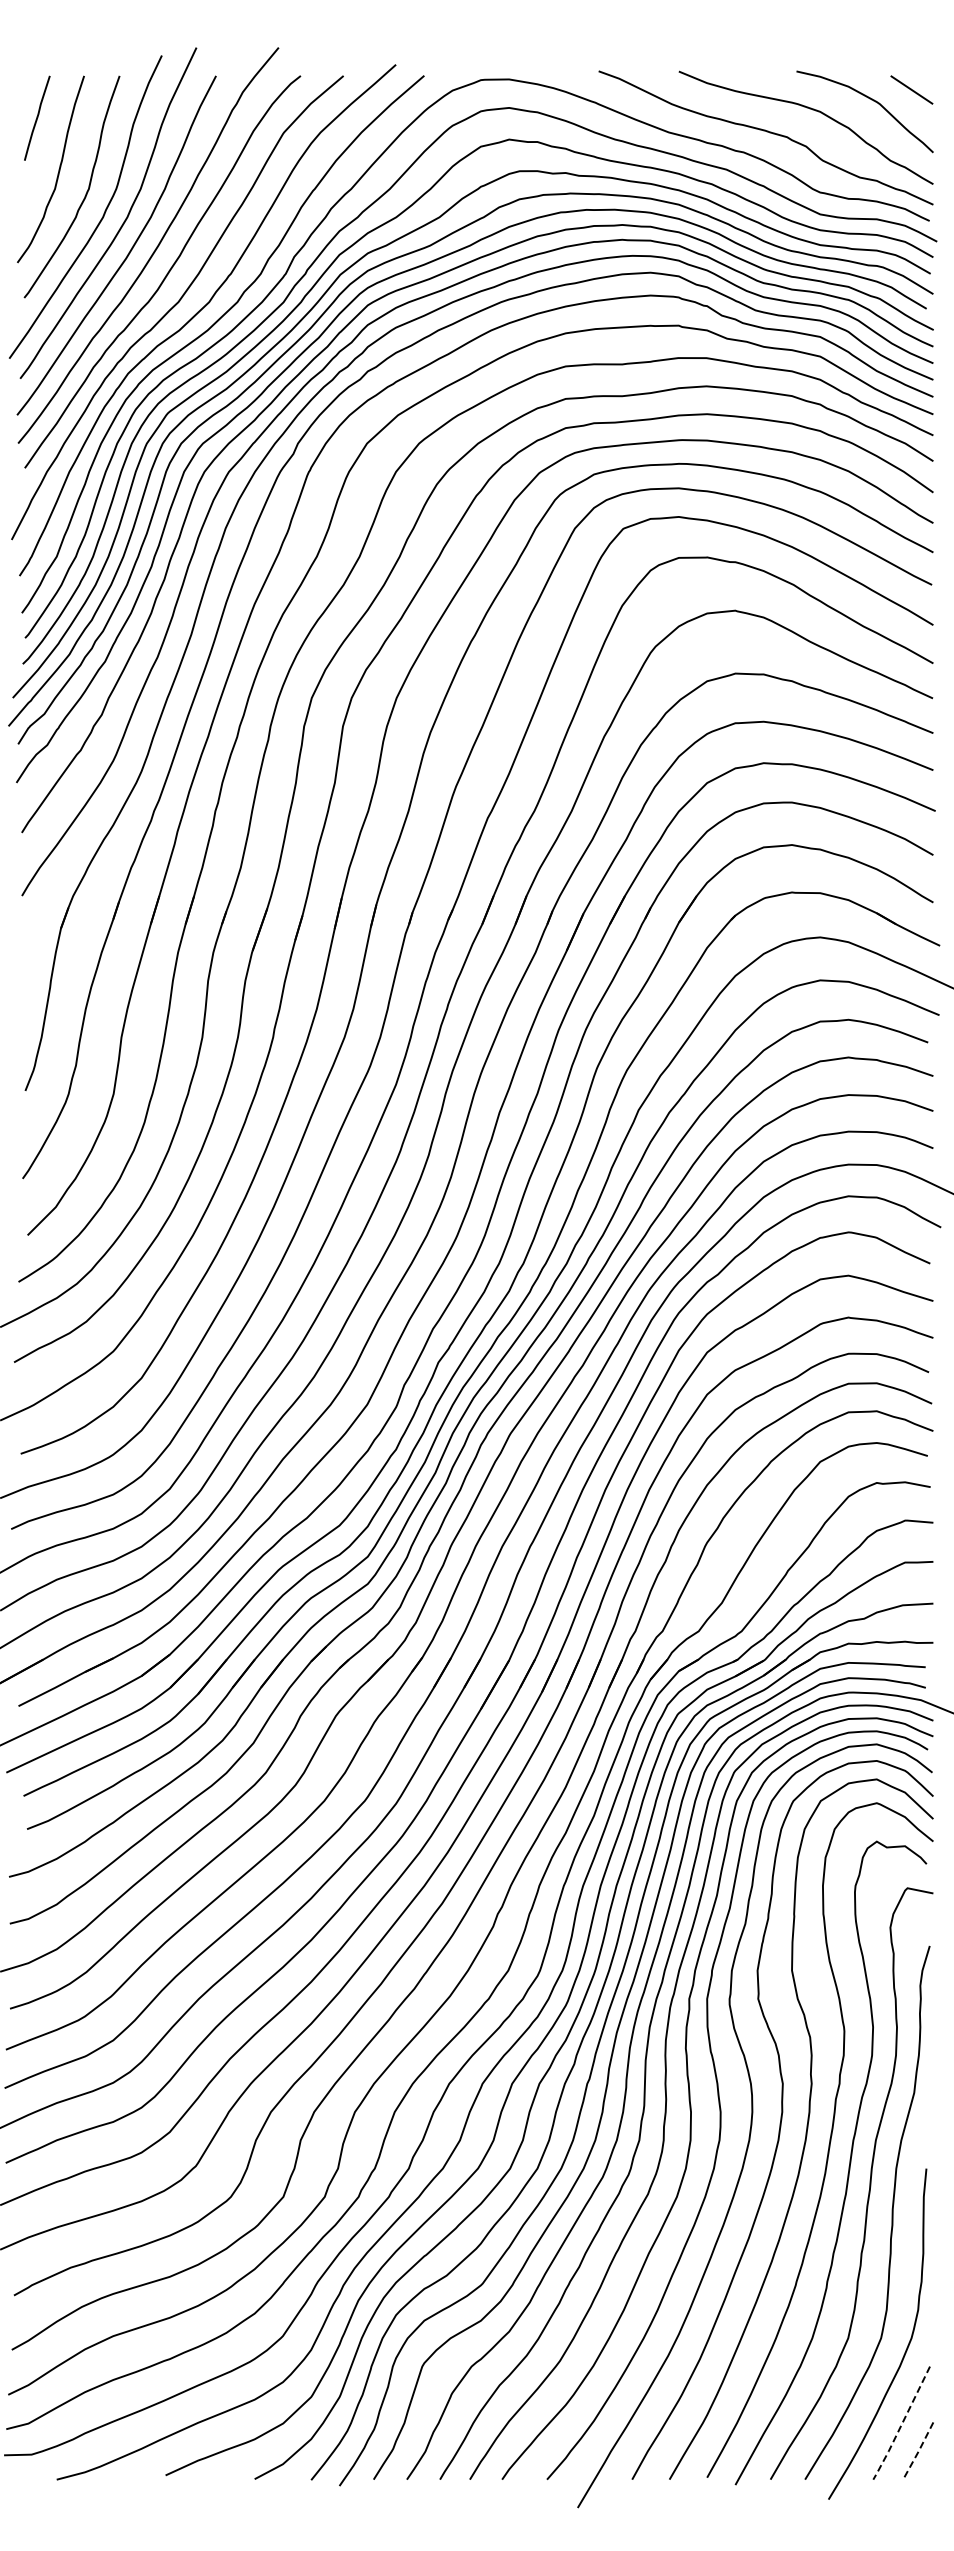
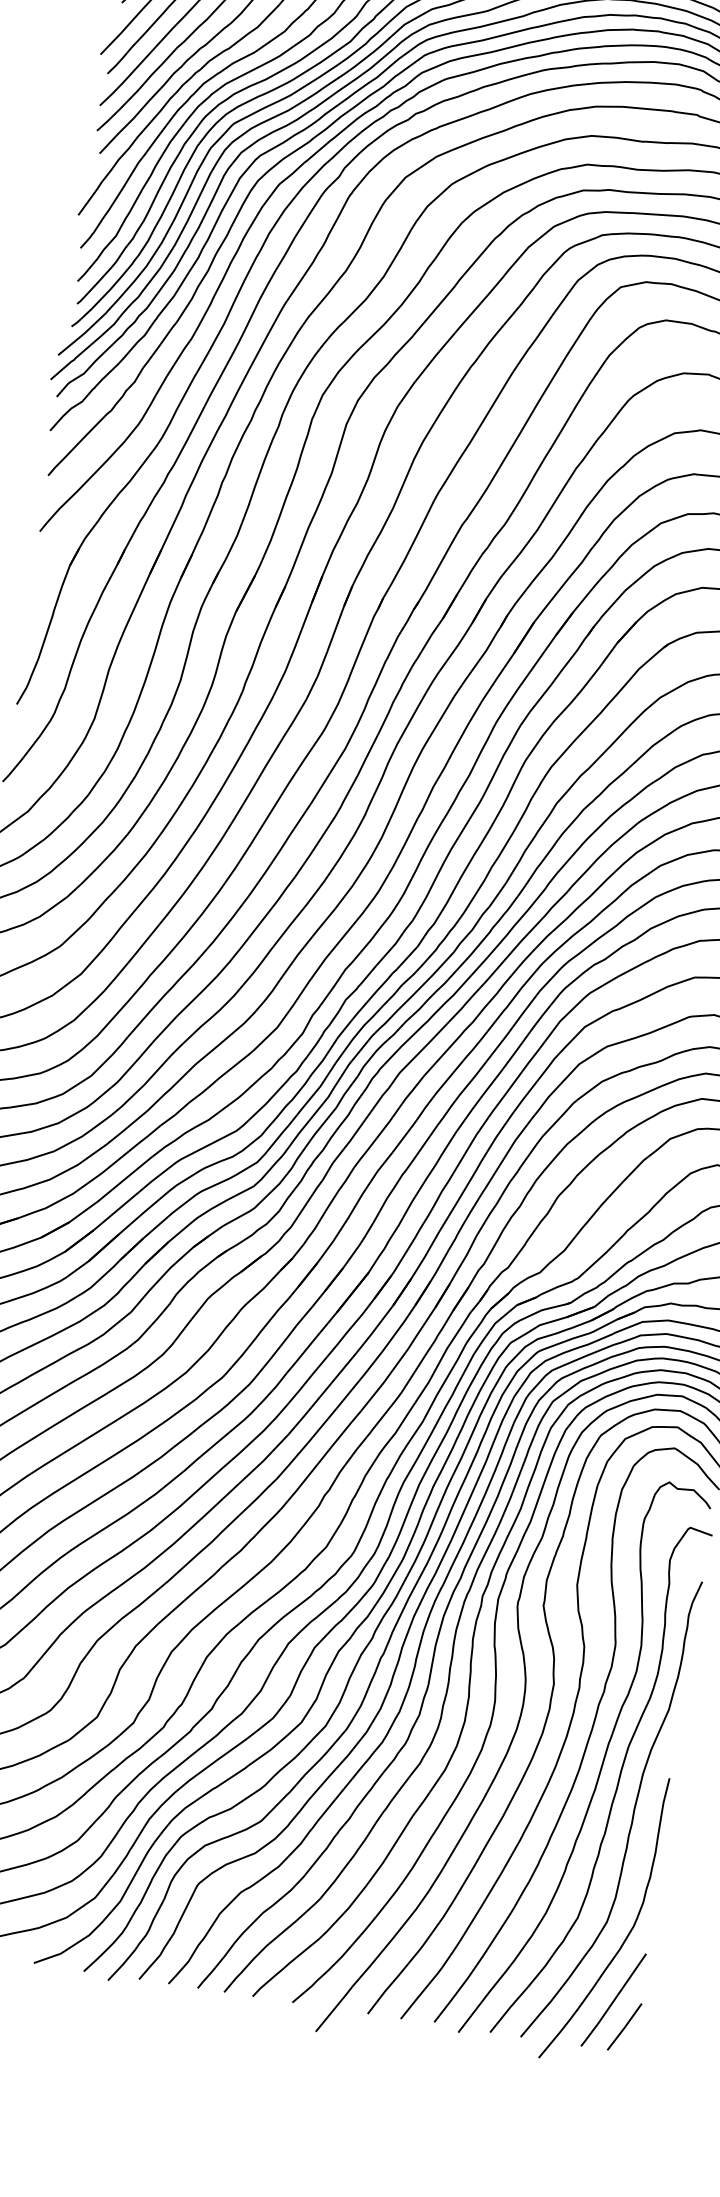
line: (901, 2425) -> (613, 2002), dashed -> solid
line: (918, 2451) -> (624, 2027), dashed -> solid

